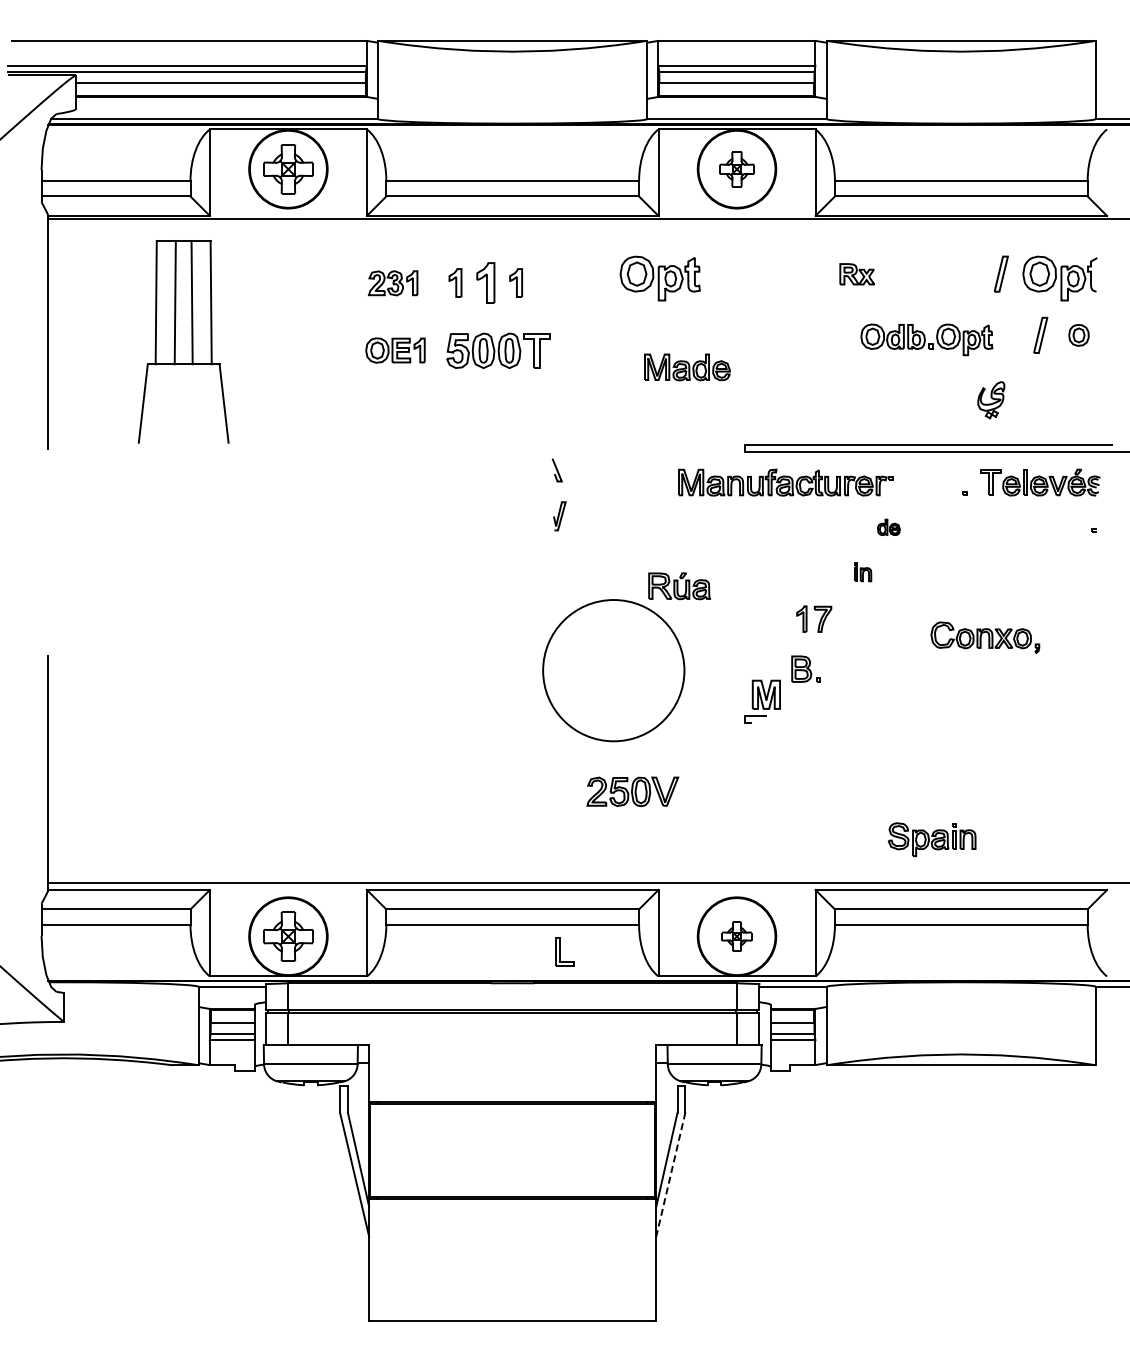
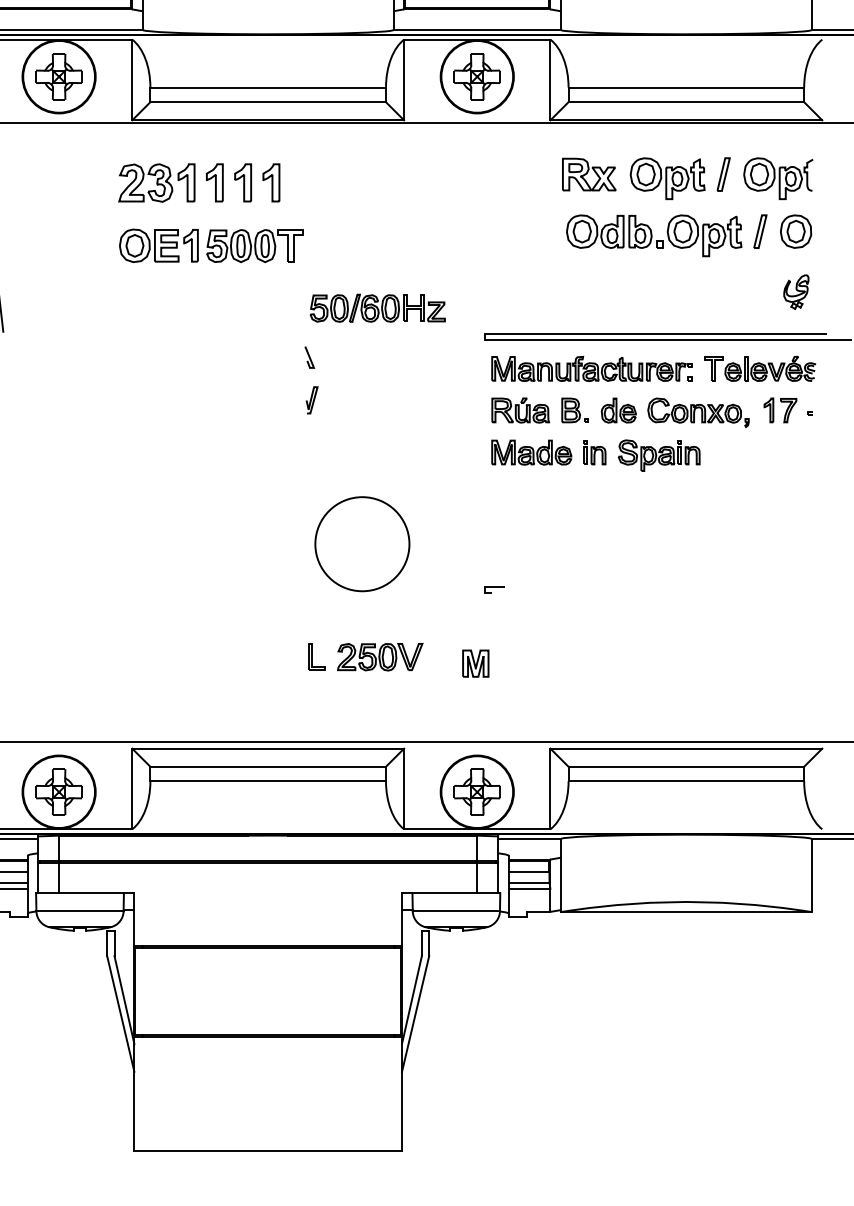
part: (736, 169) -> (476, 77), size x1.43
part: (857, 274) -> (589, 174), size x1.67
part: (659, 278) -> (666, 178), moved
part: (455, 282) -> (214, 182), size x1.43
part: (515, 282) -> (270, 182), size x1.43
part: (392, 283) -> (156, 183), size x1.67
part: (1078, 335) -> (795, 231), size x1.67
part: (926, 339) -> (653, 235), size x1.43
part: (395, 350) -> (158, 245), size x1.43
part: (687, 367) -> (531, 452), moved
part: (991, 400) -> (796, 292), moved
part: (630, 417) -> (377, 308), added
part: (785, 482) -> (591, 368), moved
part: (888, 527) -> (618, 410), size x1.67
part: (863, 572) -> (595, 452), size x1.43
part: (679, 586) -> (520, 410), moved
part: (814, 618) -> (780, 409), moved
part: (985, 637) -> (698, 412), moved
part: (805, 668) -> (574, 409), moved
circle: (613, 670) -> (362, 544), size x0.71
part: (765, 694) -> (474, 663), moved
part: (931, 839) -> (658, 455), moved
part: (736, 936) -> (476, 792), size x1.67
part: (564, 951) -> (316, 656), moved
line: (670, 1174) -> (415, 1013), dashed -> solid

